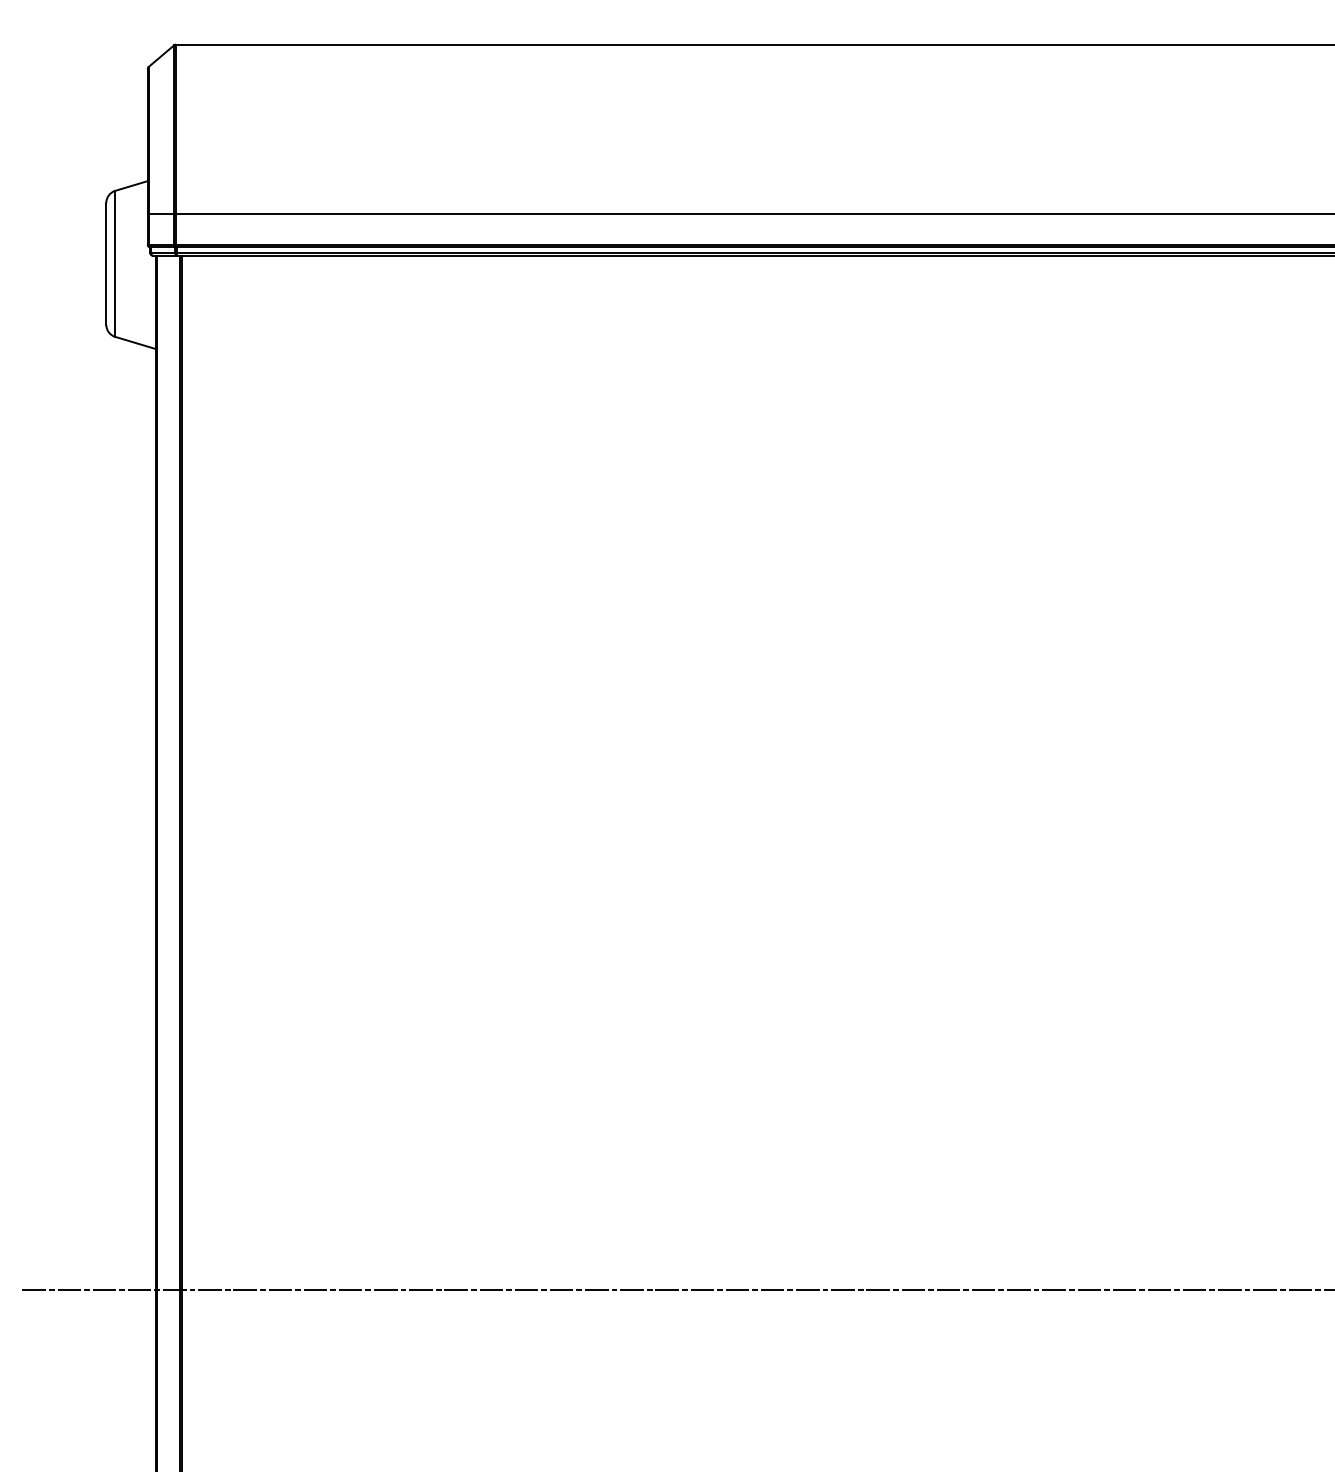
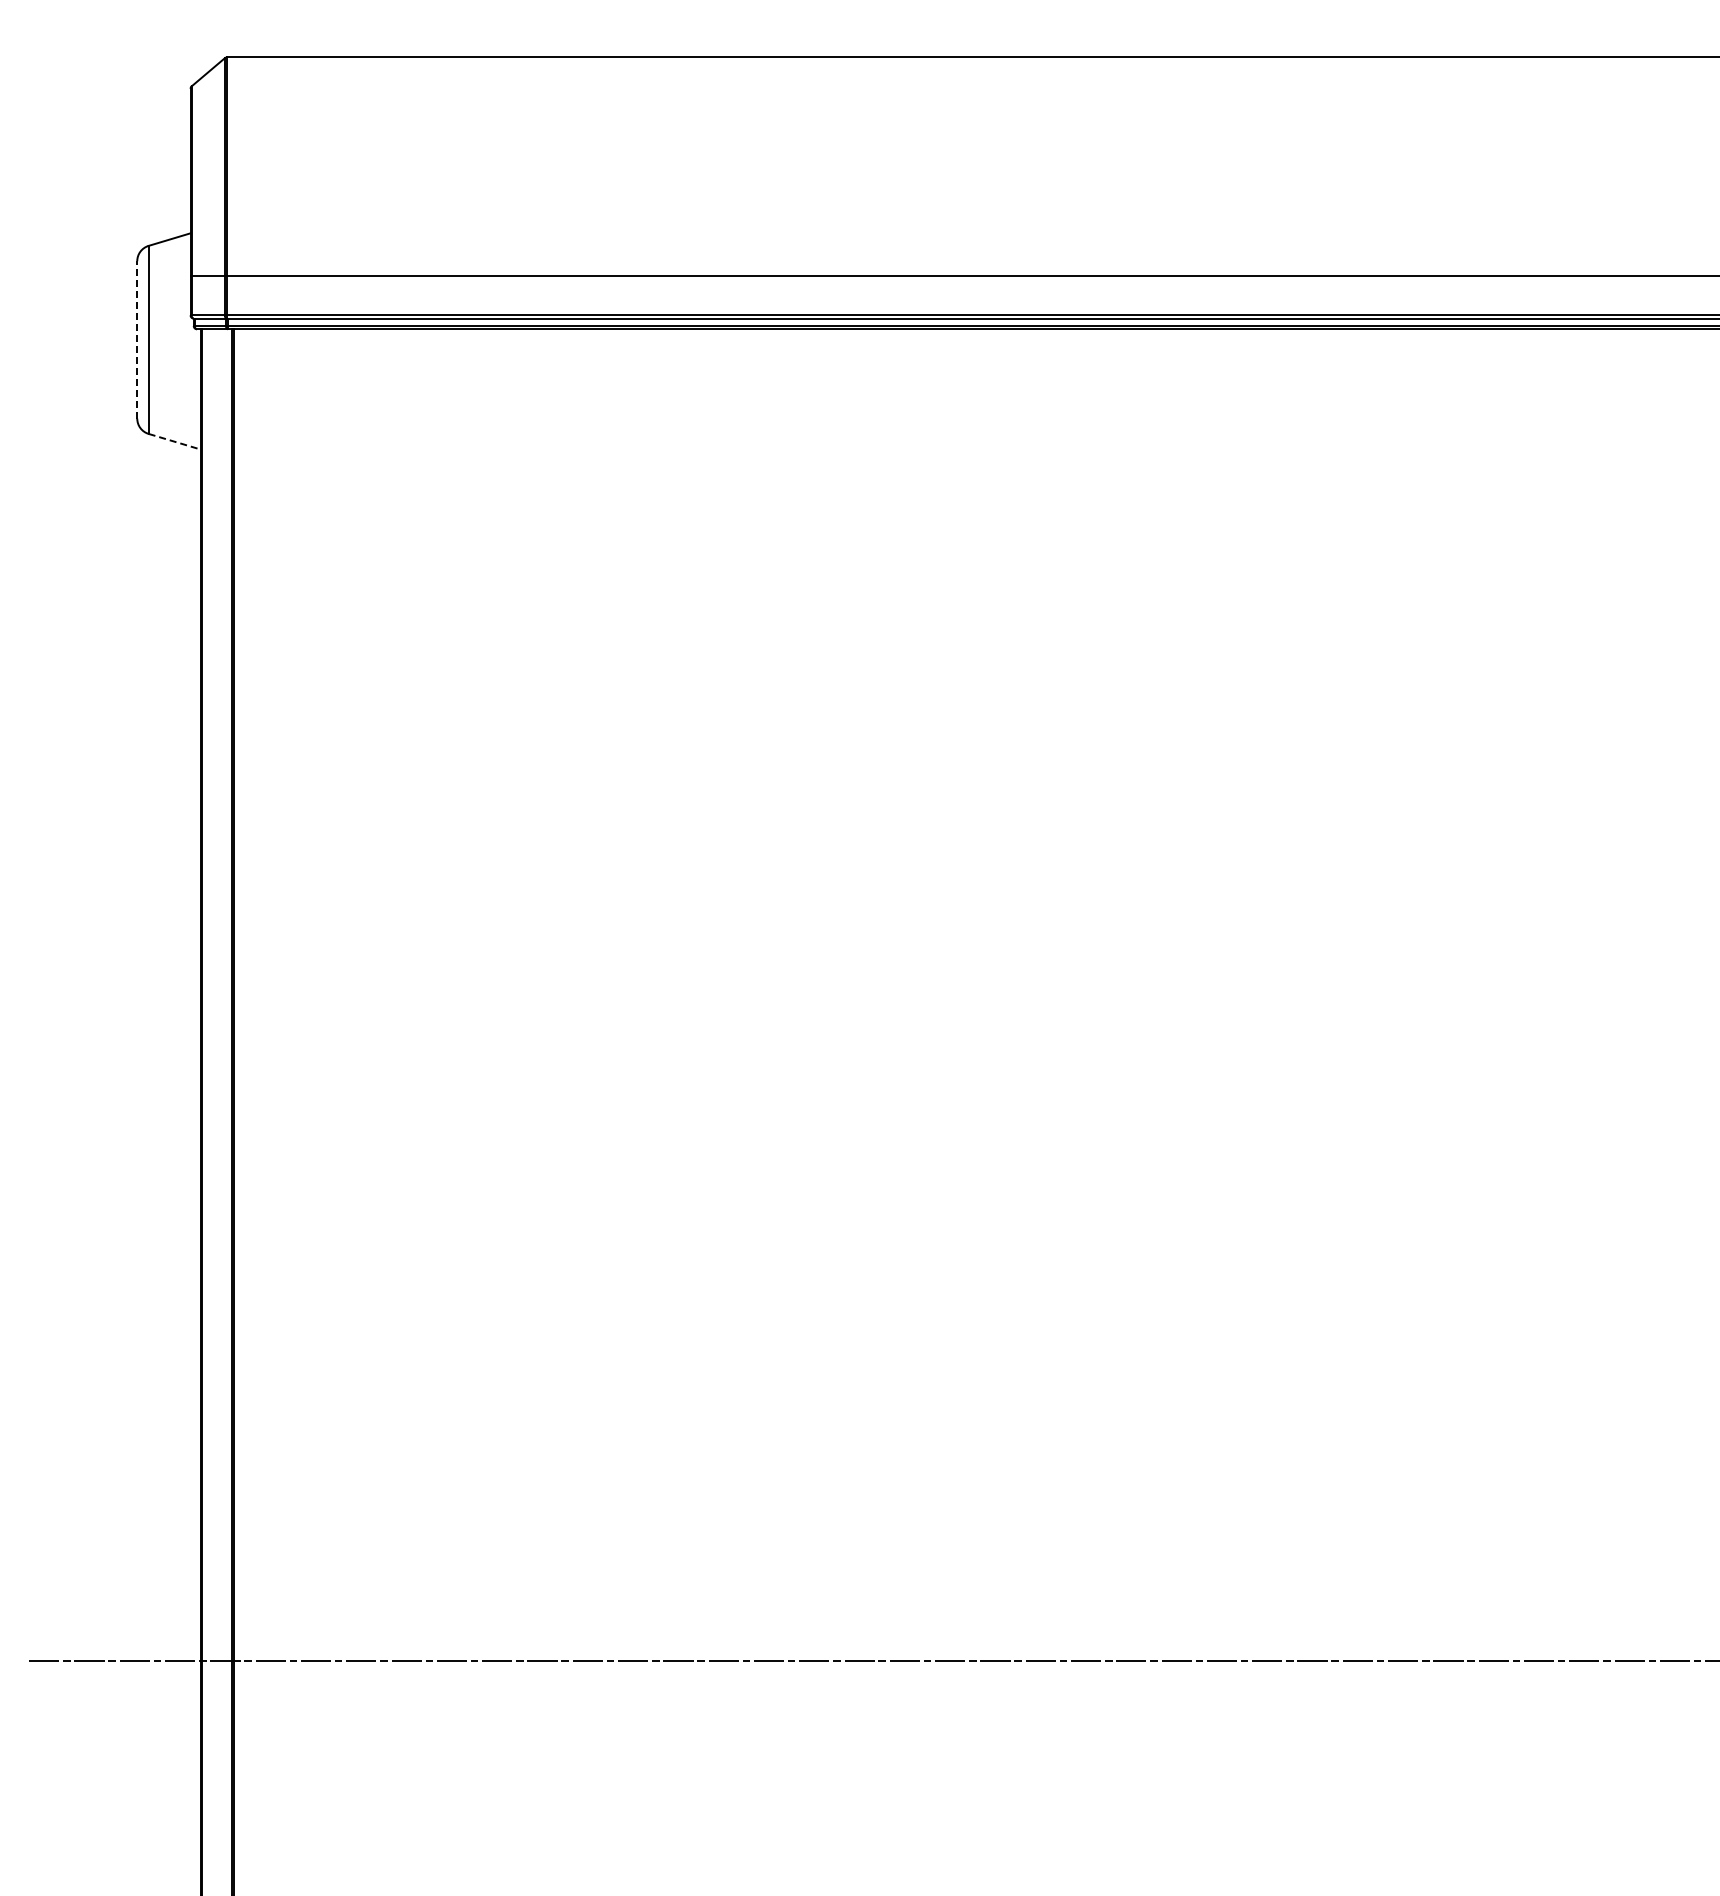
line: (106, 263) -> (137, 339), solid -> dashed
line: (136, 342) -> (175, 441), solid -> dashed

